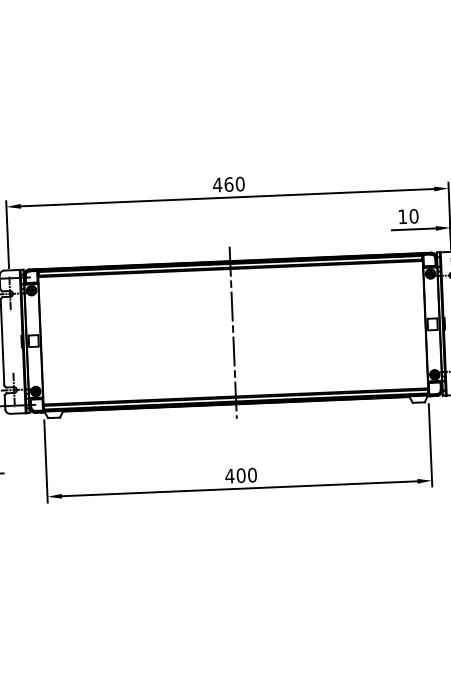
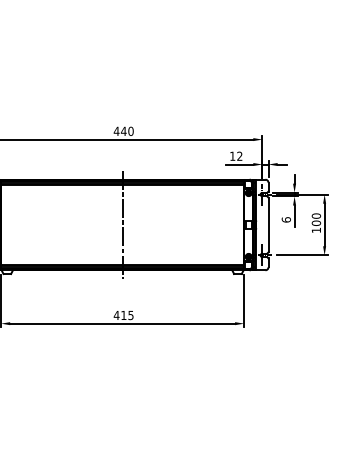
text: (228, 183) -> (123, 130), 460 -> 440
text: (413, 215) -> (239, 155), 10 -> 12
text: (246, 475) -> (127, 315), 400 -> 415

